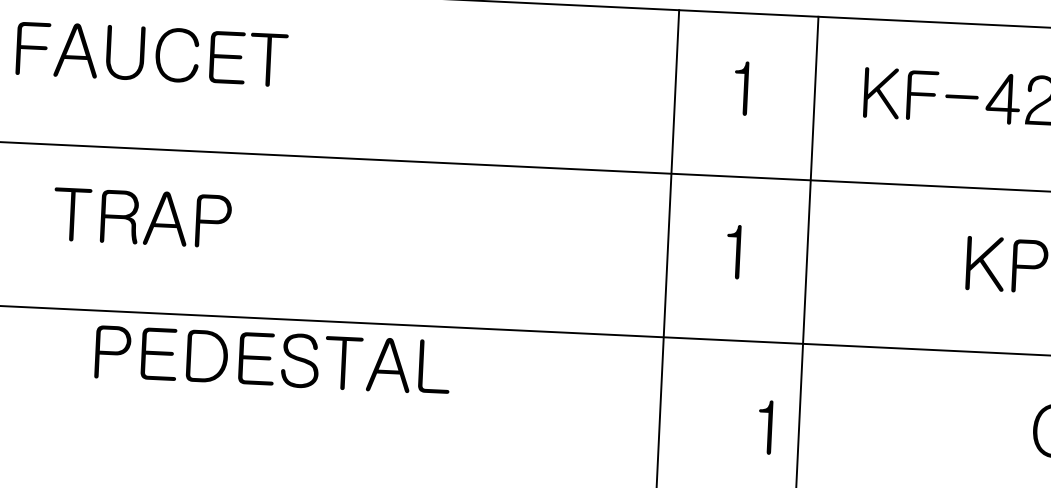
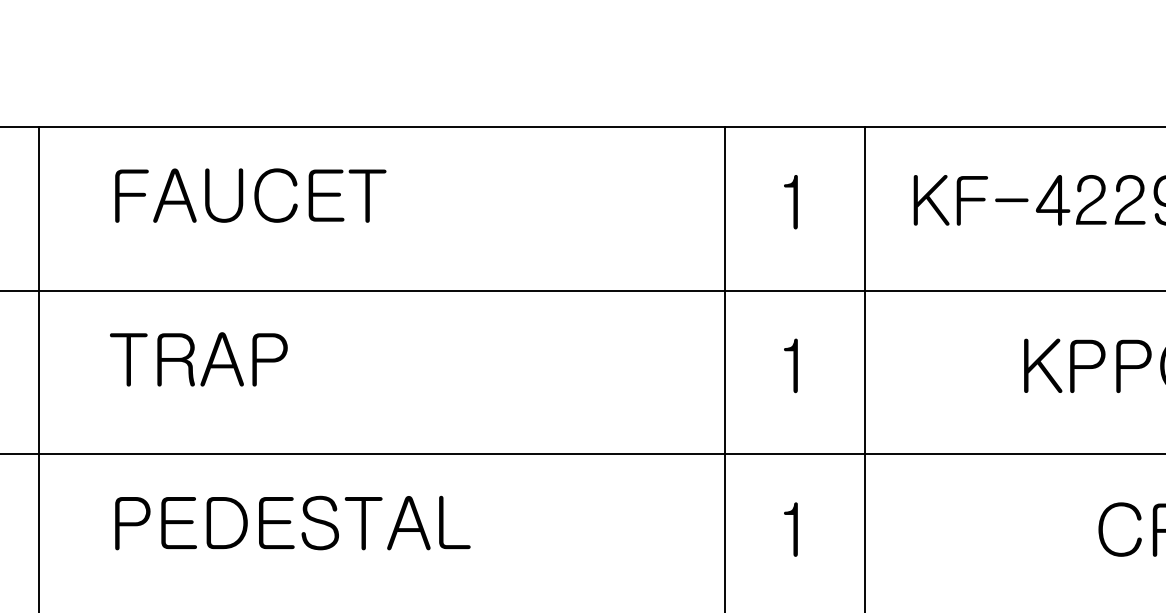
text: (151, 53) -> (250, 195), moved
text: (272, 358) -> (292, 522), moved
text: (764, 427) -> (790, 529), moved

